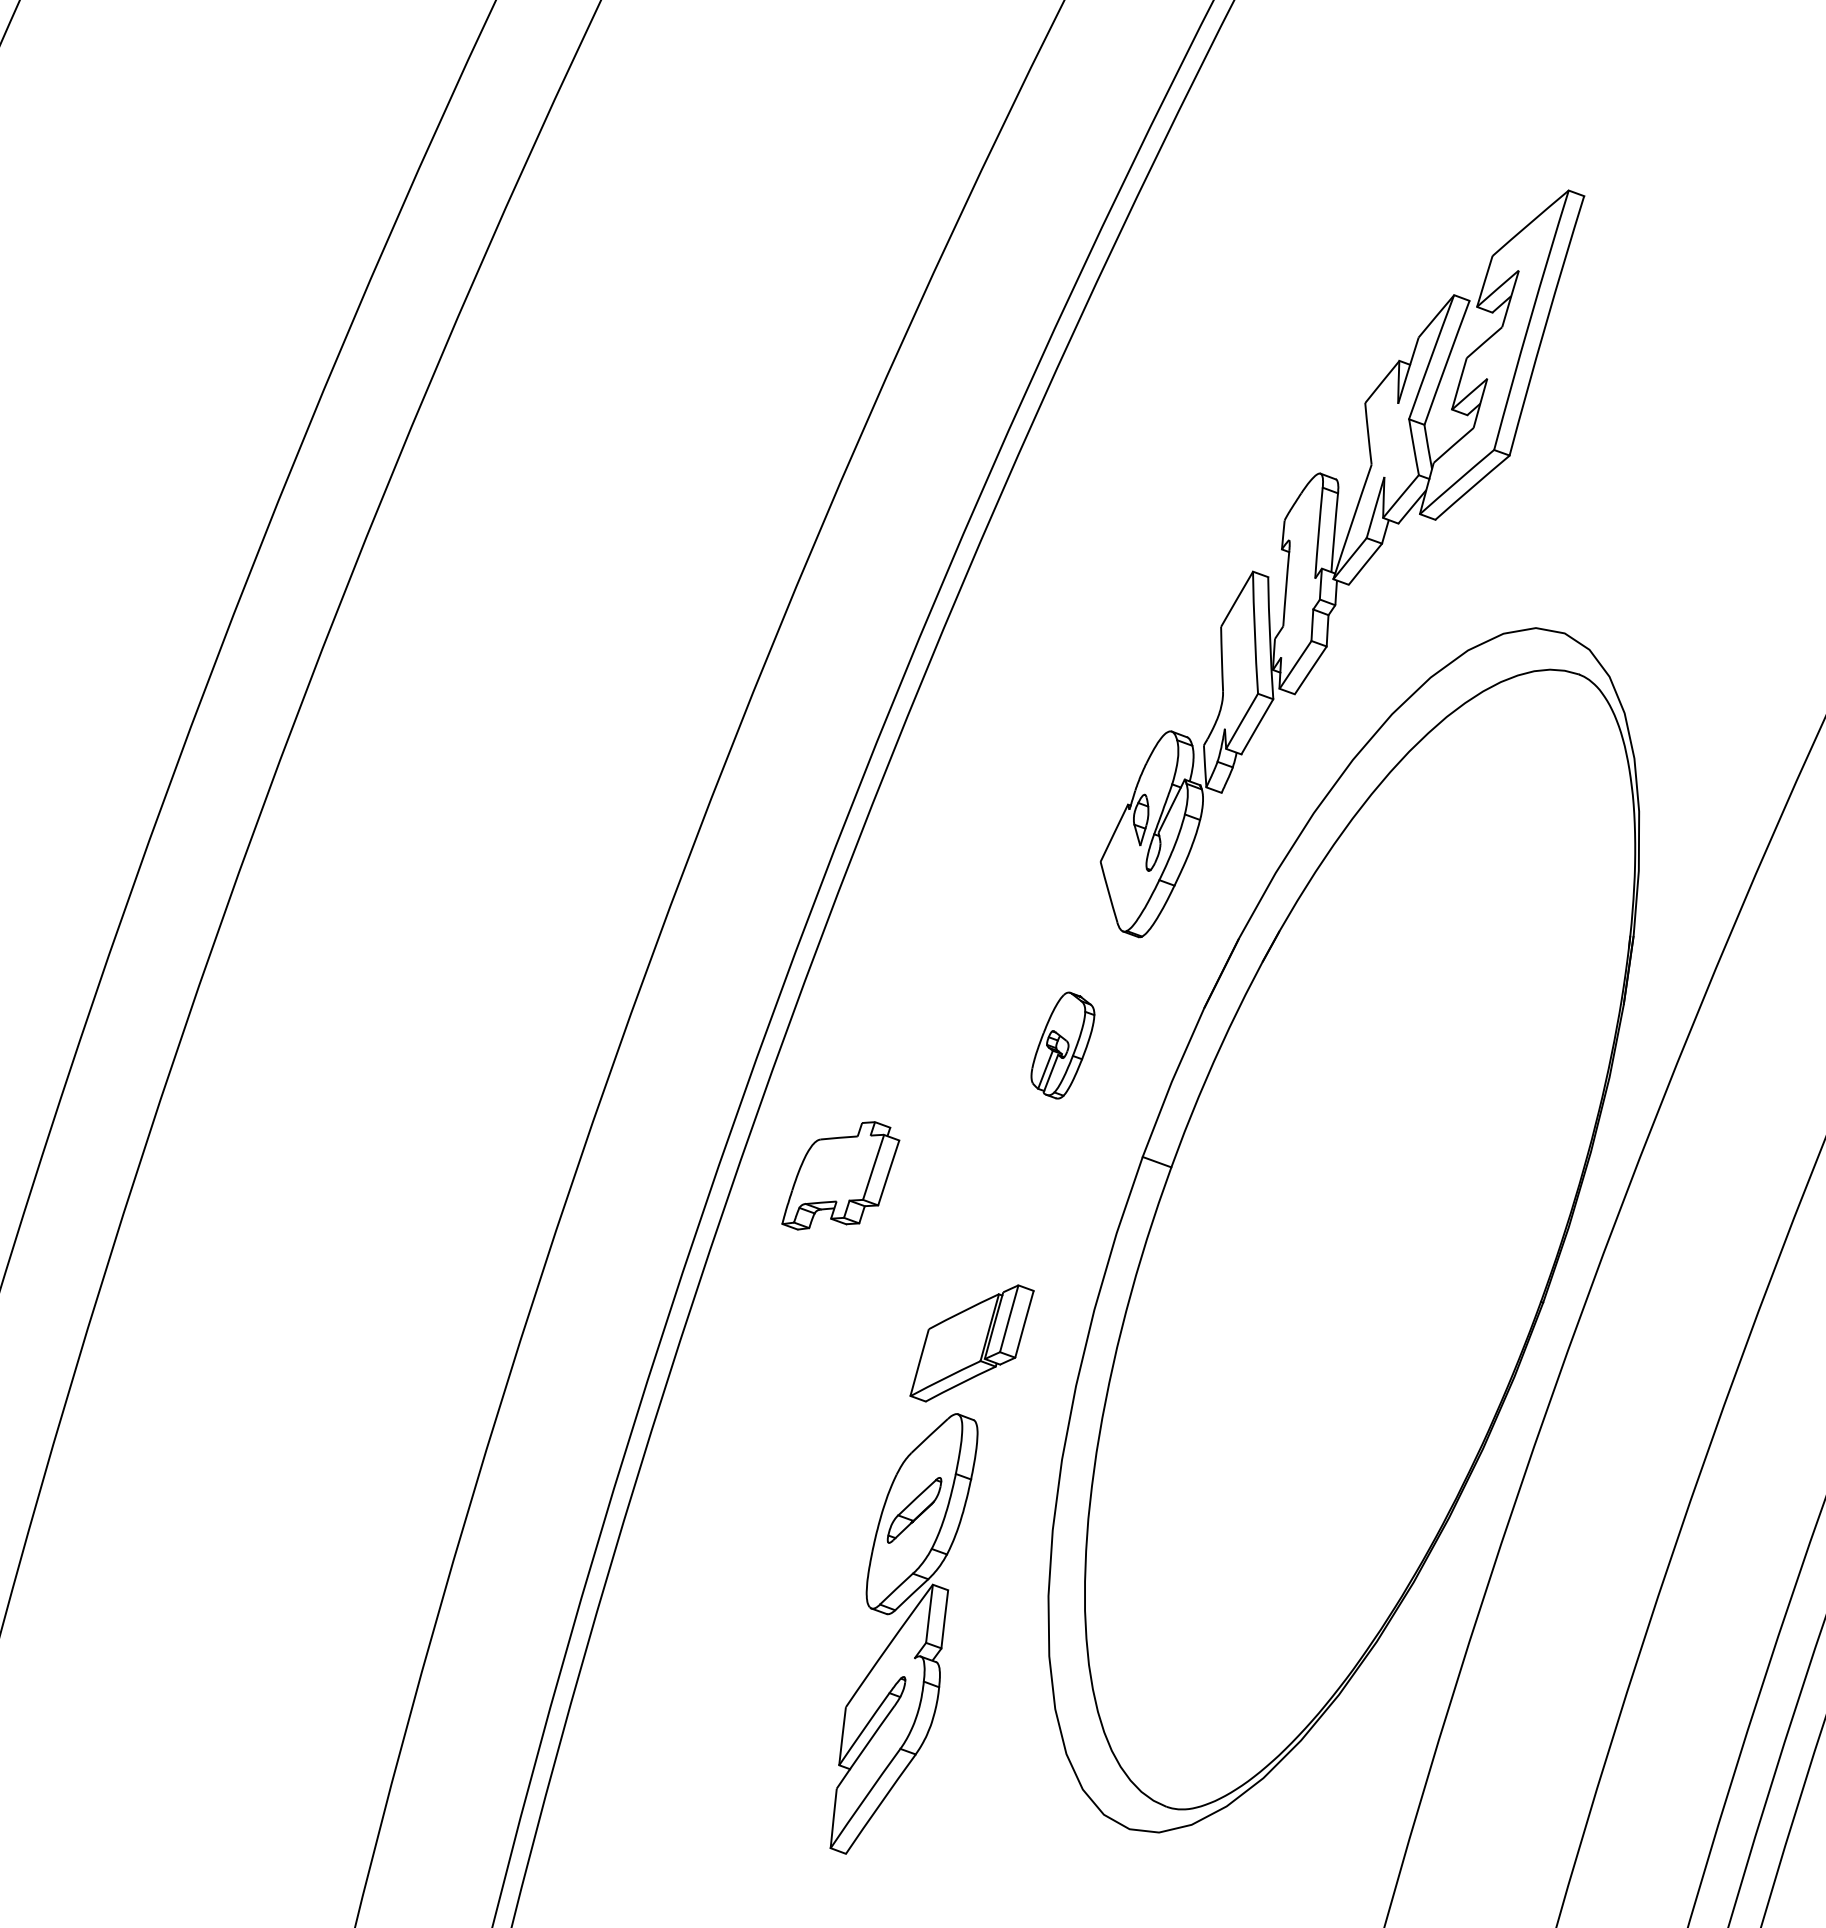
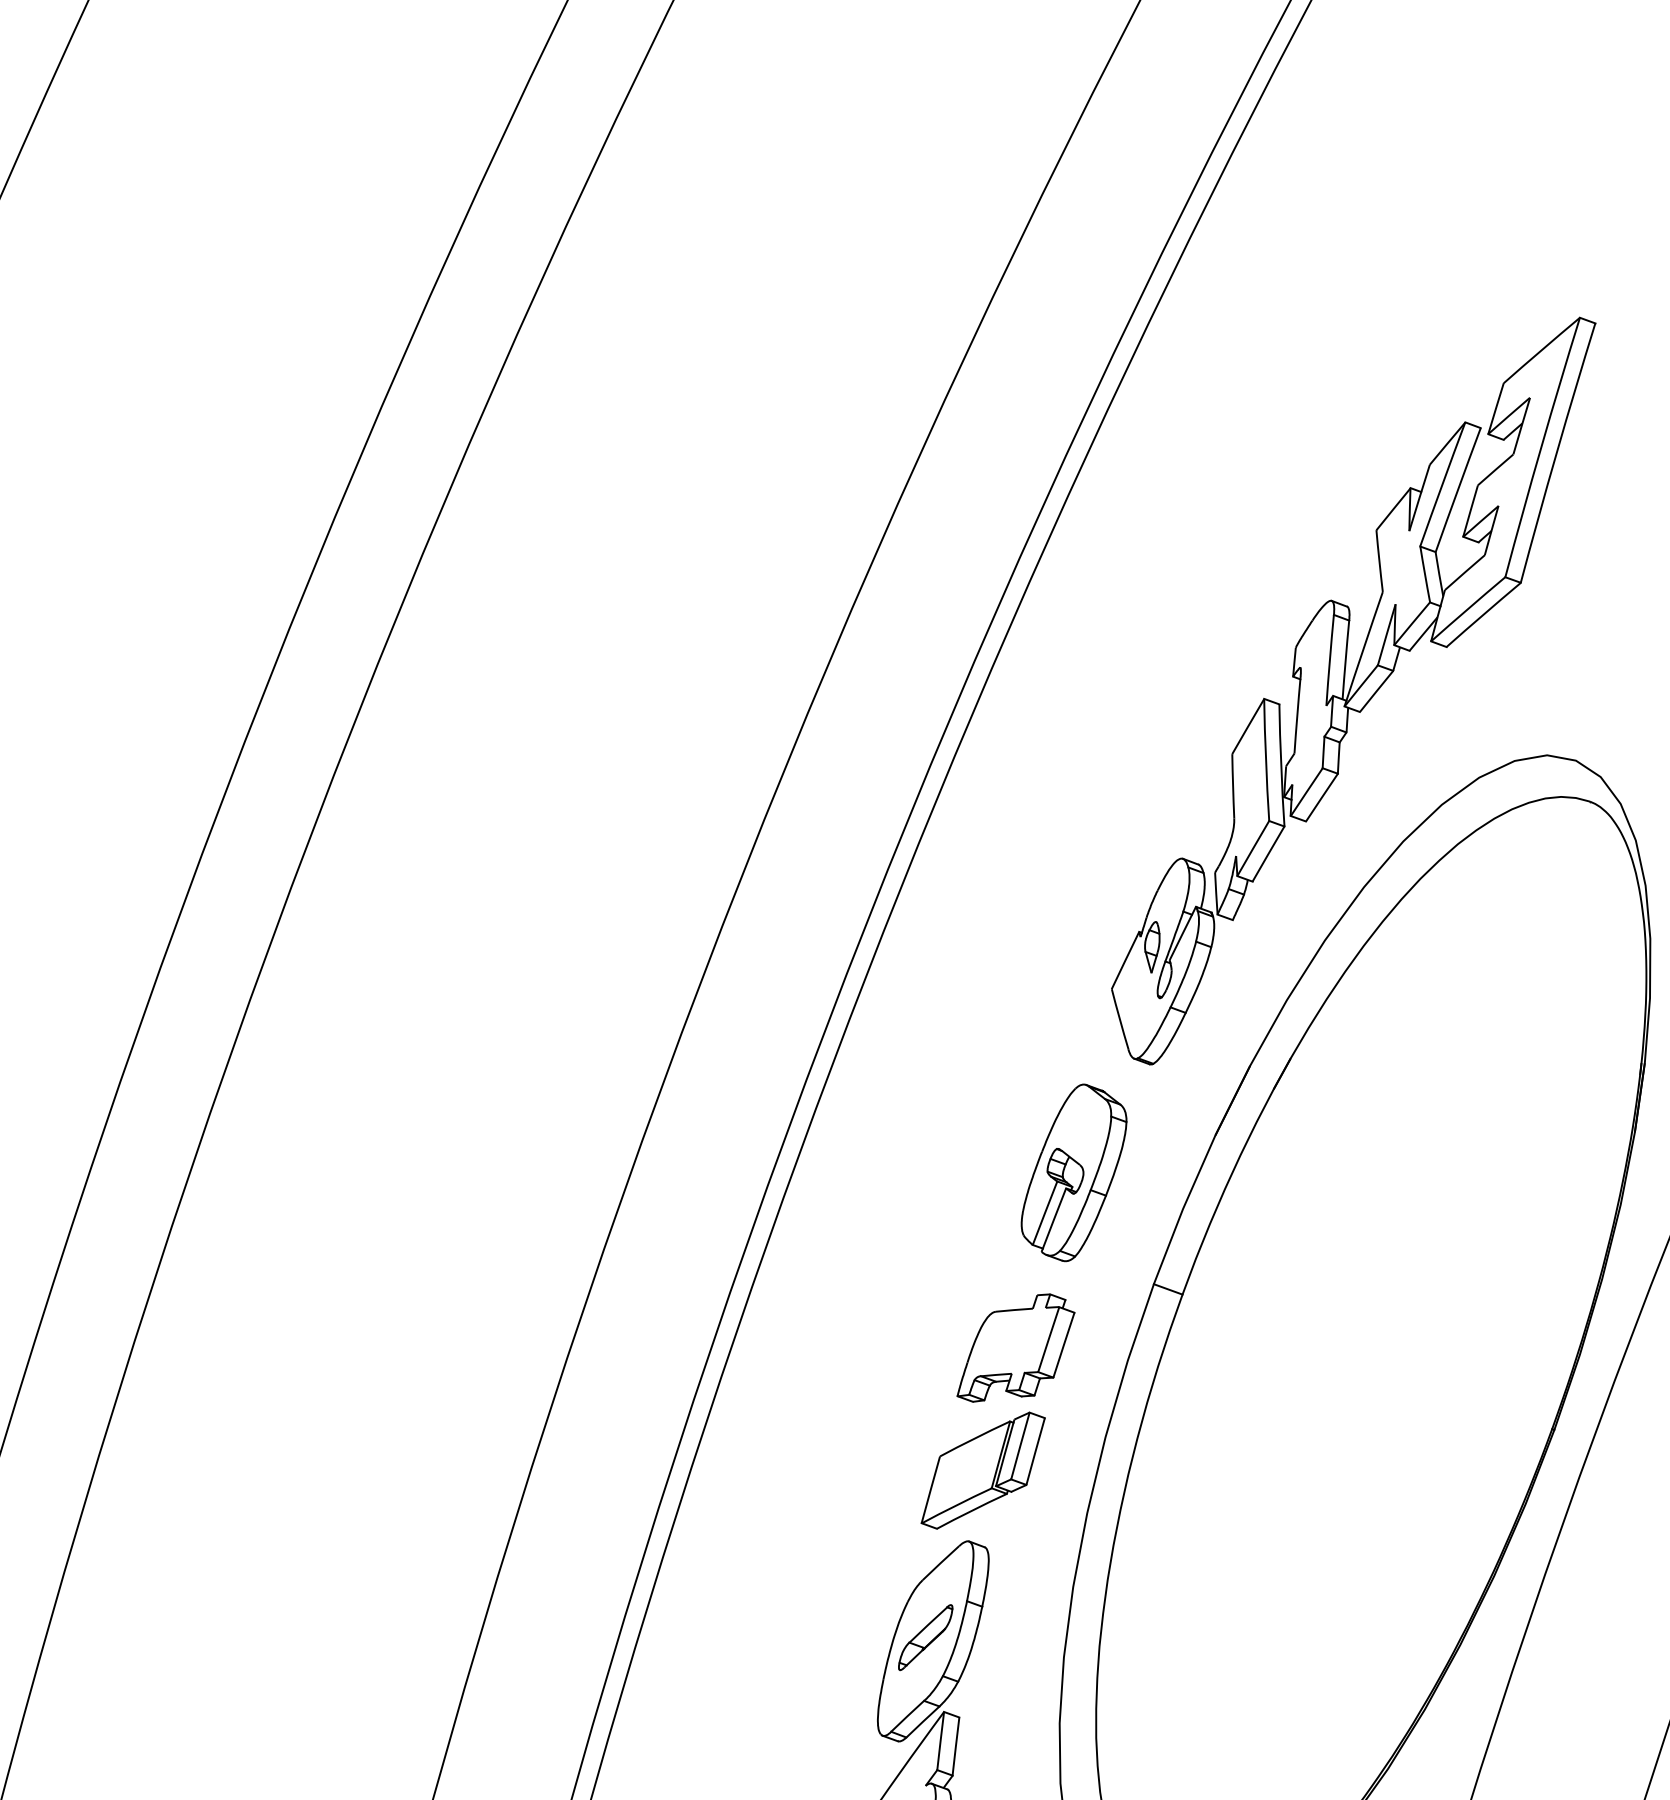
part: (1062, 1045) -> (1073, 1172), size x1.67
part: (840, 1175) -> (1015, 1347), moved

